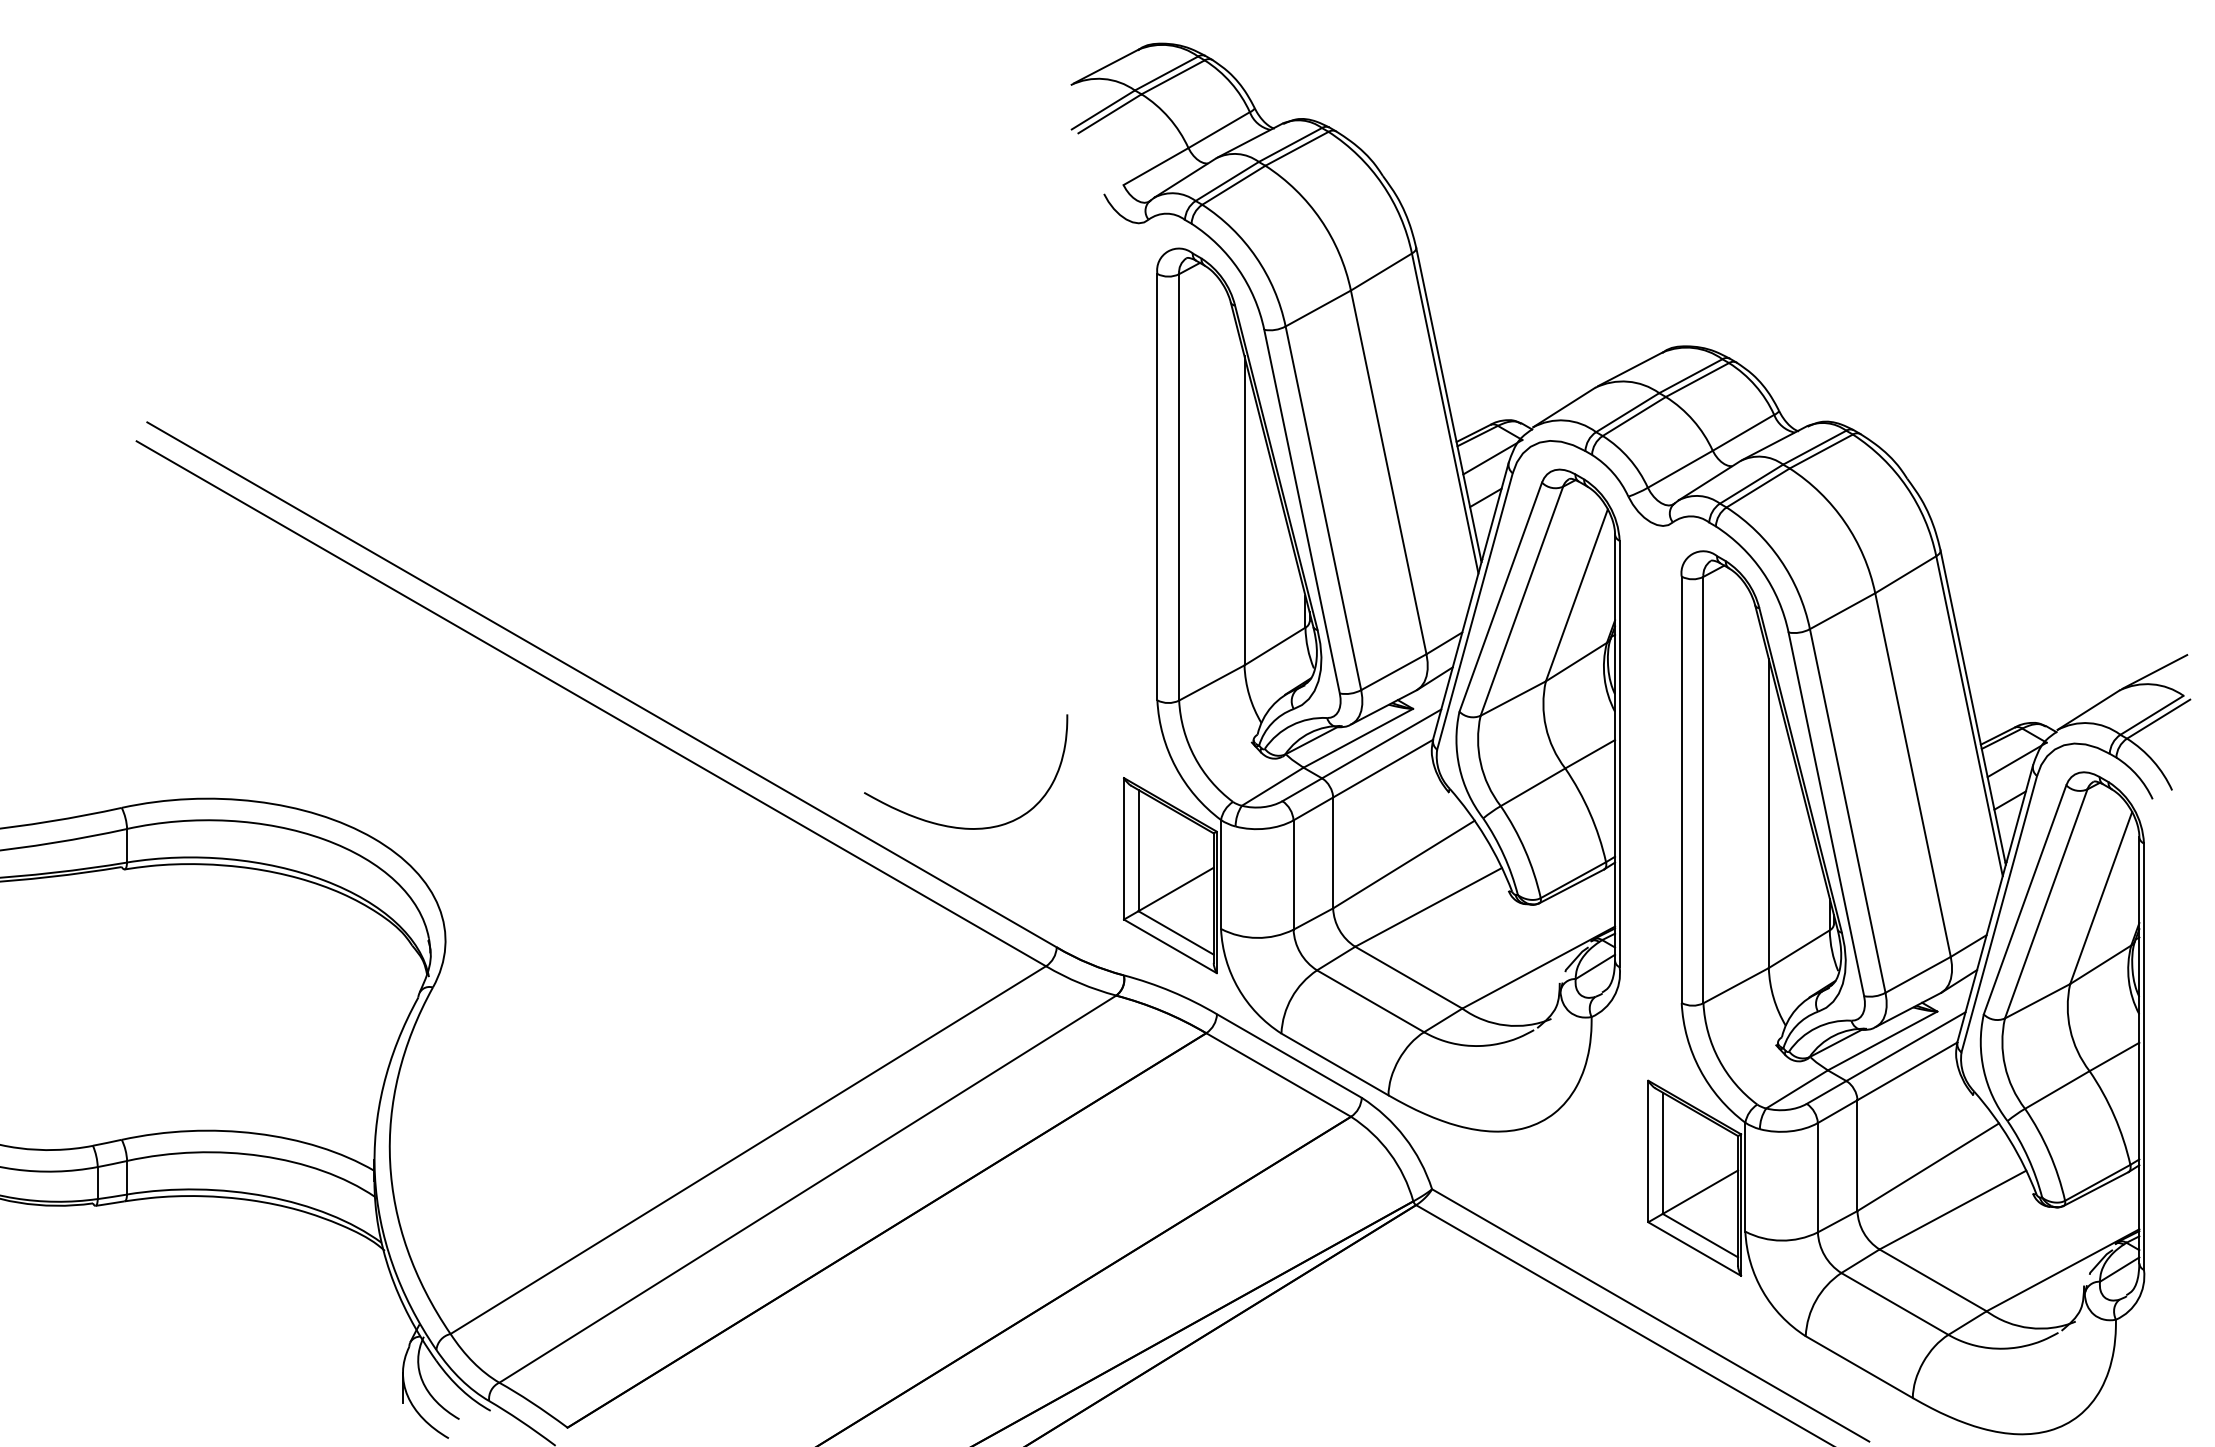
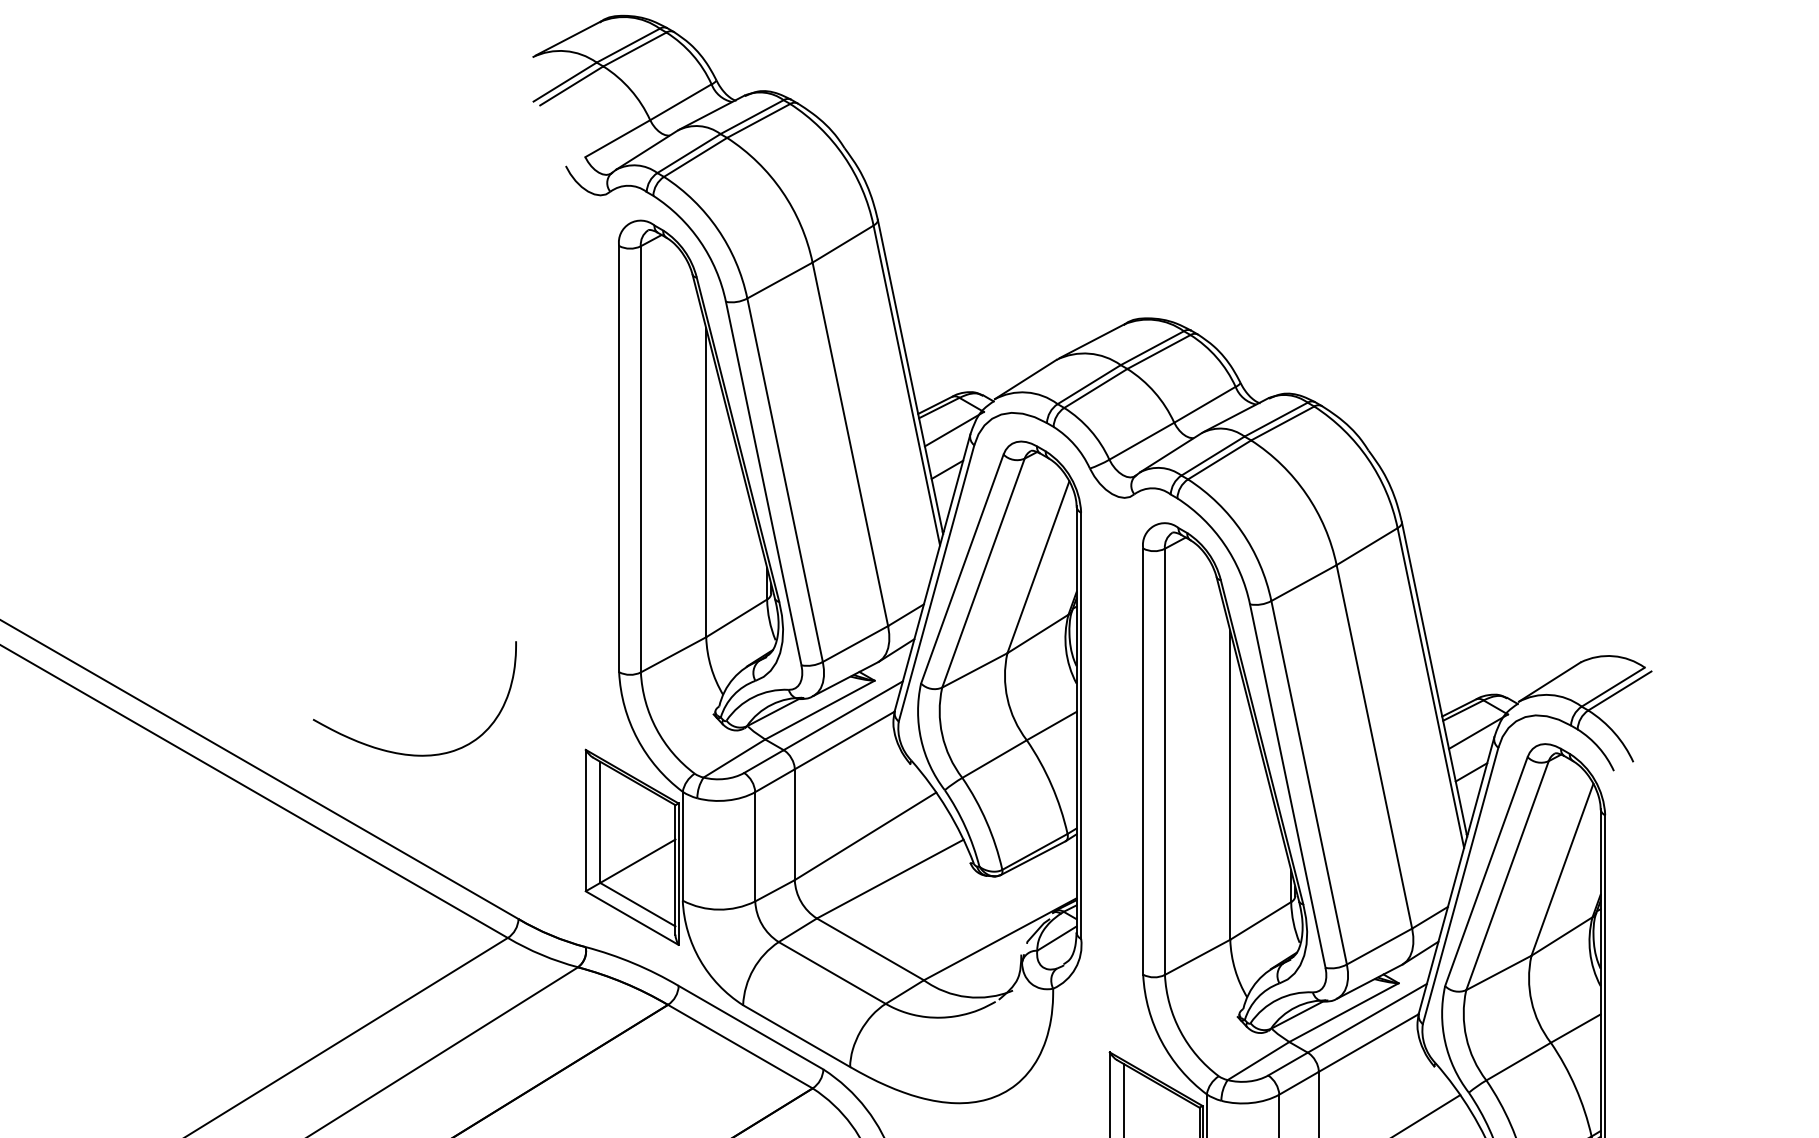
line: (2154, 671) -> (1615, 643), removed
curve: (956, 826) -> (405, 753), moved

